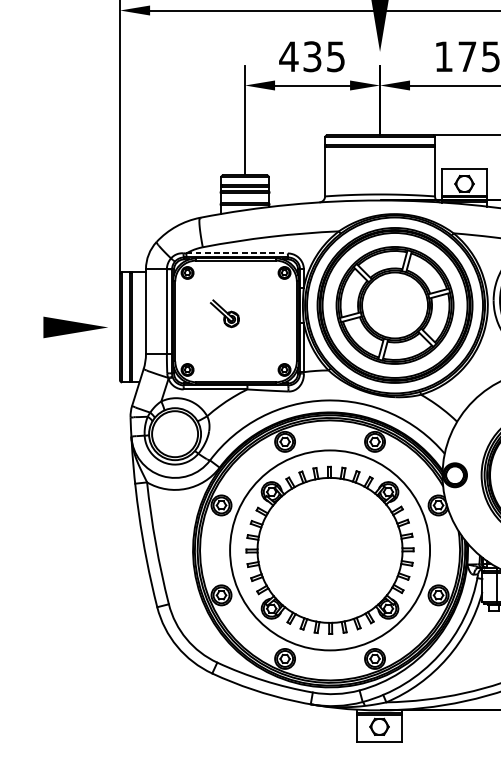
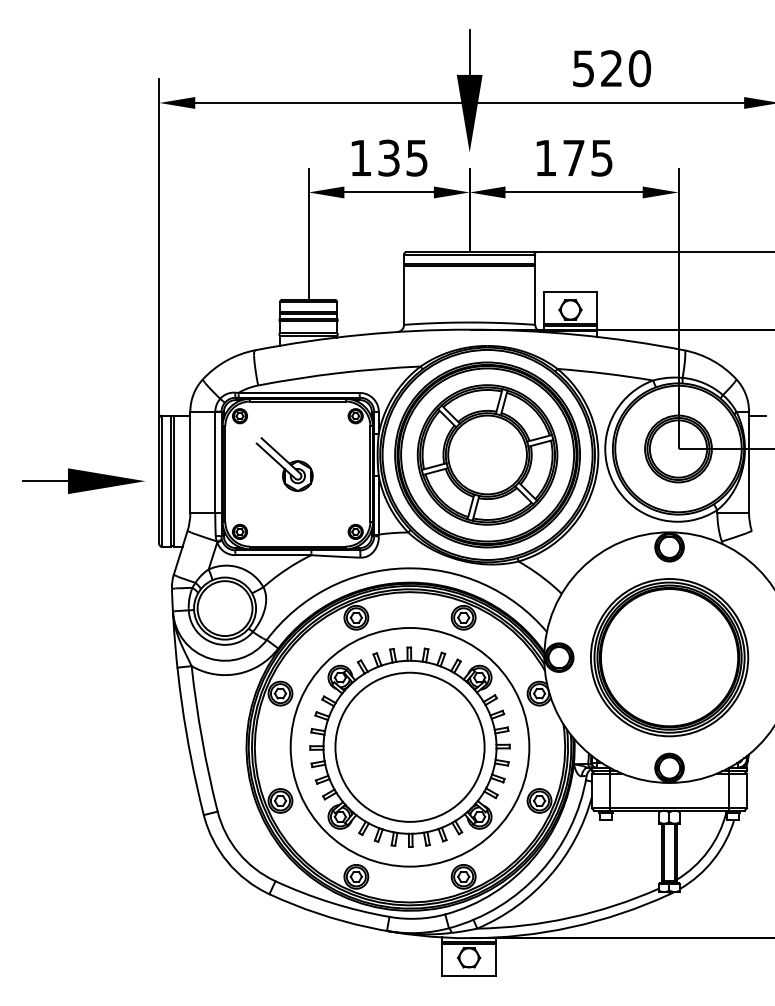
text: (288, 56) -> (360, 157), 435 -> 135
line: (237, 253) -> (299, 392), dashed -> solid
part: (224, 313) -> (284, 464), size x1.67
line: (24, 327) -> (45, 481), added
circle: (329, 549) -> (409, 746), added

